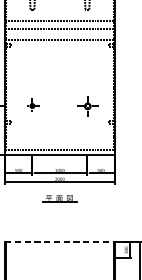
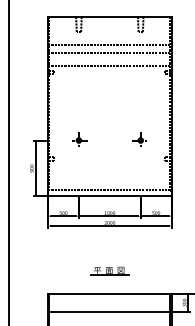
part: (86, 105) -> (139, 139), size x0.71
part: (59, 198) -> (109, 270), moved
line: (59, 241) -> (109, 293), dashed -> solid
line: (59, 258) -> (109, 312), added

